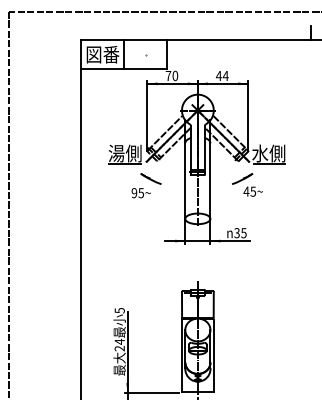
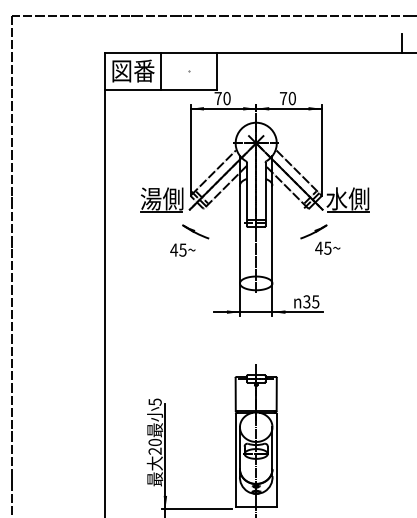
text: (222, 75) -> (287, 98), 44 -> 70
text: (134, 192) -> (174, 249), 95 -> 45
text: (119, 341) -> (154, 442), 24 -> 20

